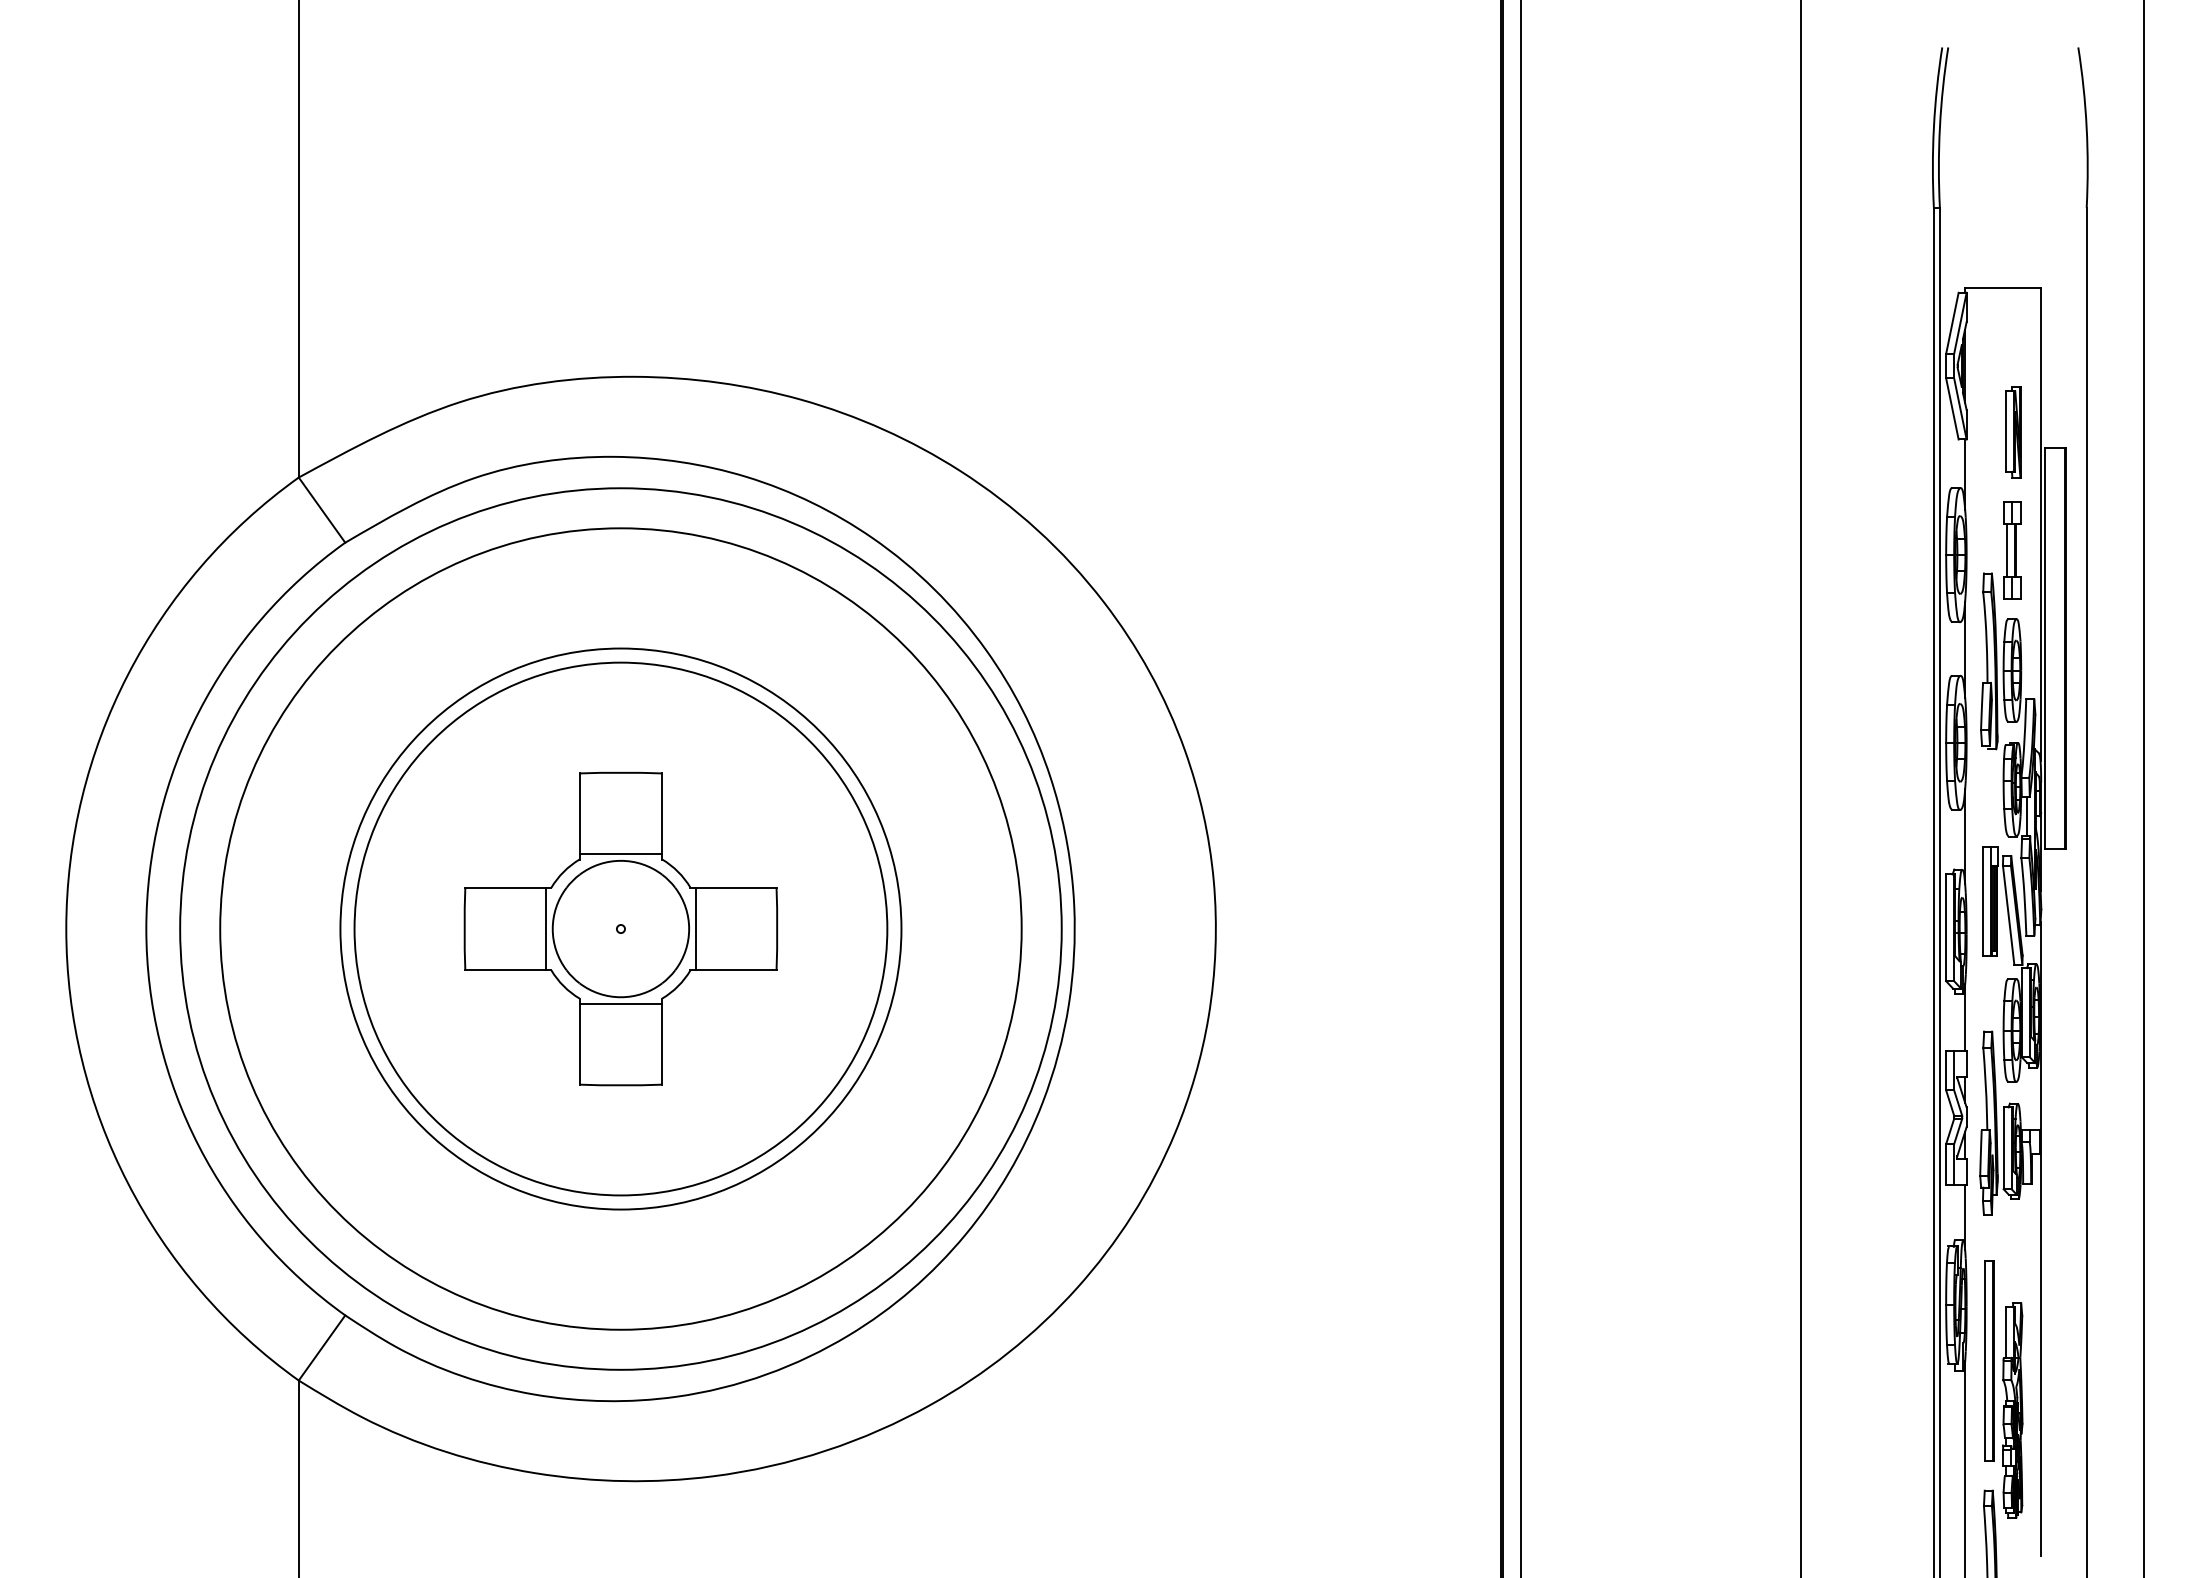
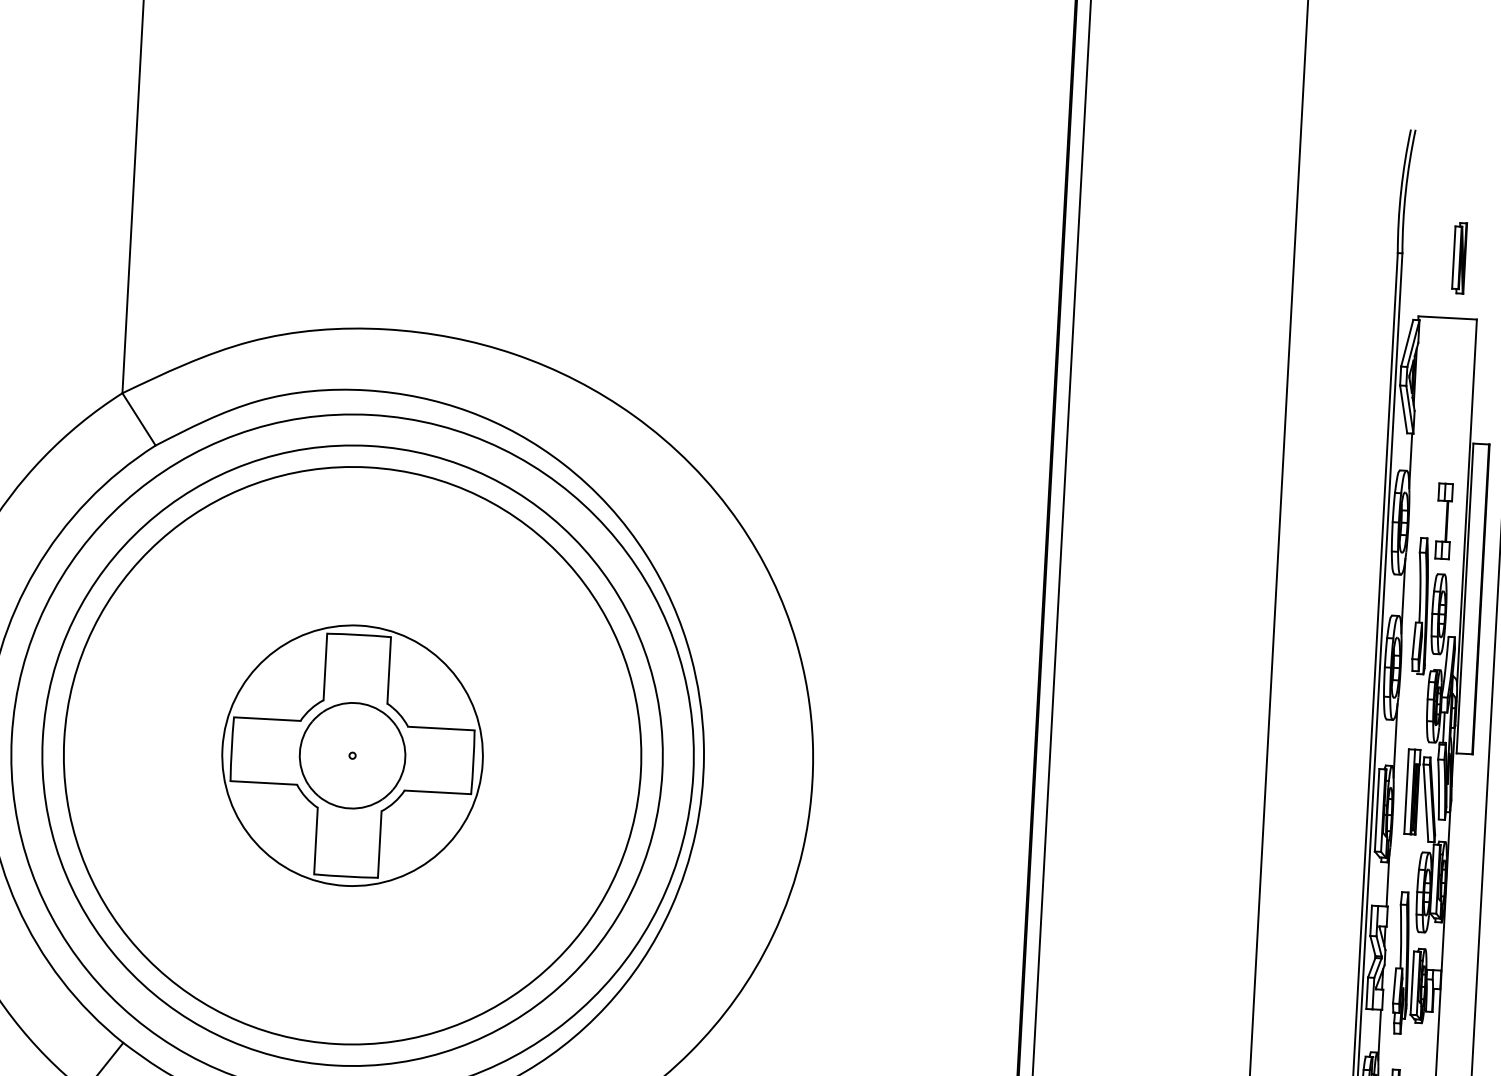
part: (2013, 432) -> (1459, 258), moved
line: (2007, 550) -> (1440, 521), removed
line: (620, 854) -> (355, 698), removed
line: (546, 928) -> (295, 752), removed
circle: (620, 928) -> (352, 755), size x0.6
circle: (620, 928) -> (352, 755), size x1.4
line: (695, 928) -> (410, 758), removed
line: (620, 1003) -> (349, 813), removed

